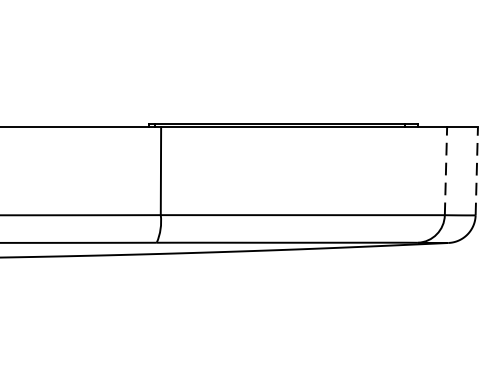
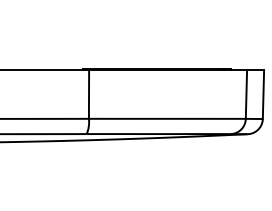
line: (446, 171) -> (246, 94), dashed -> solid
line: (476, 171) -> (263, 94), dashed -> solid

